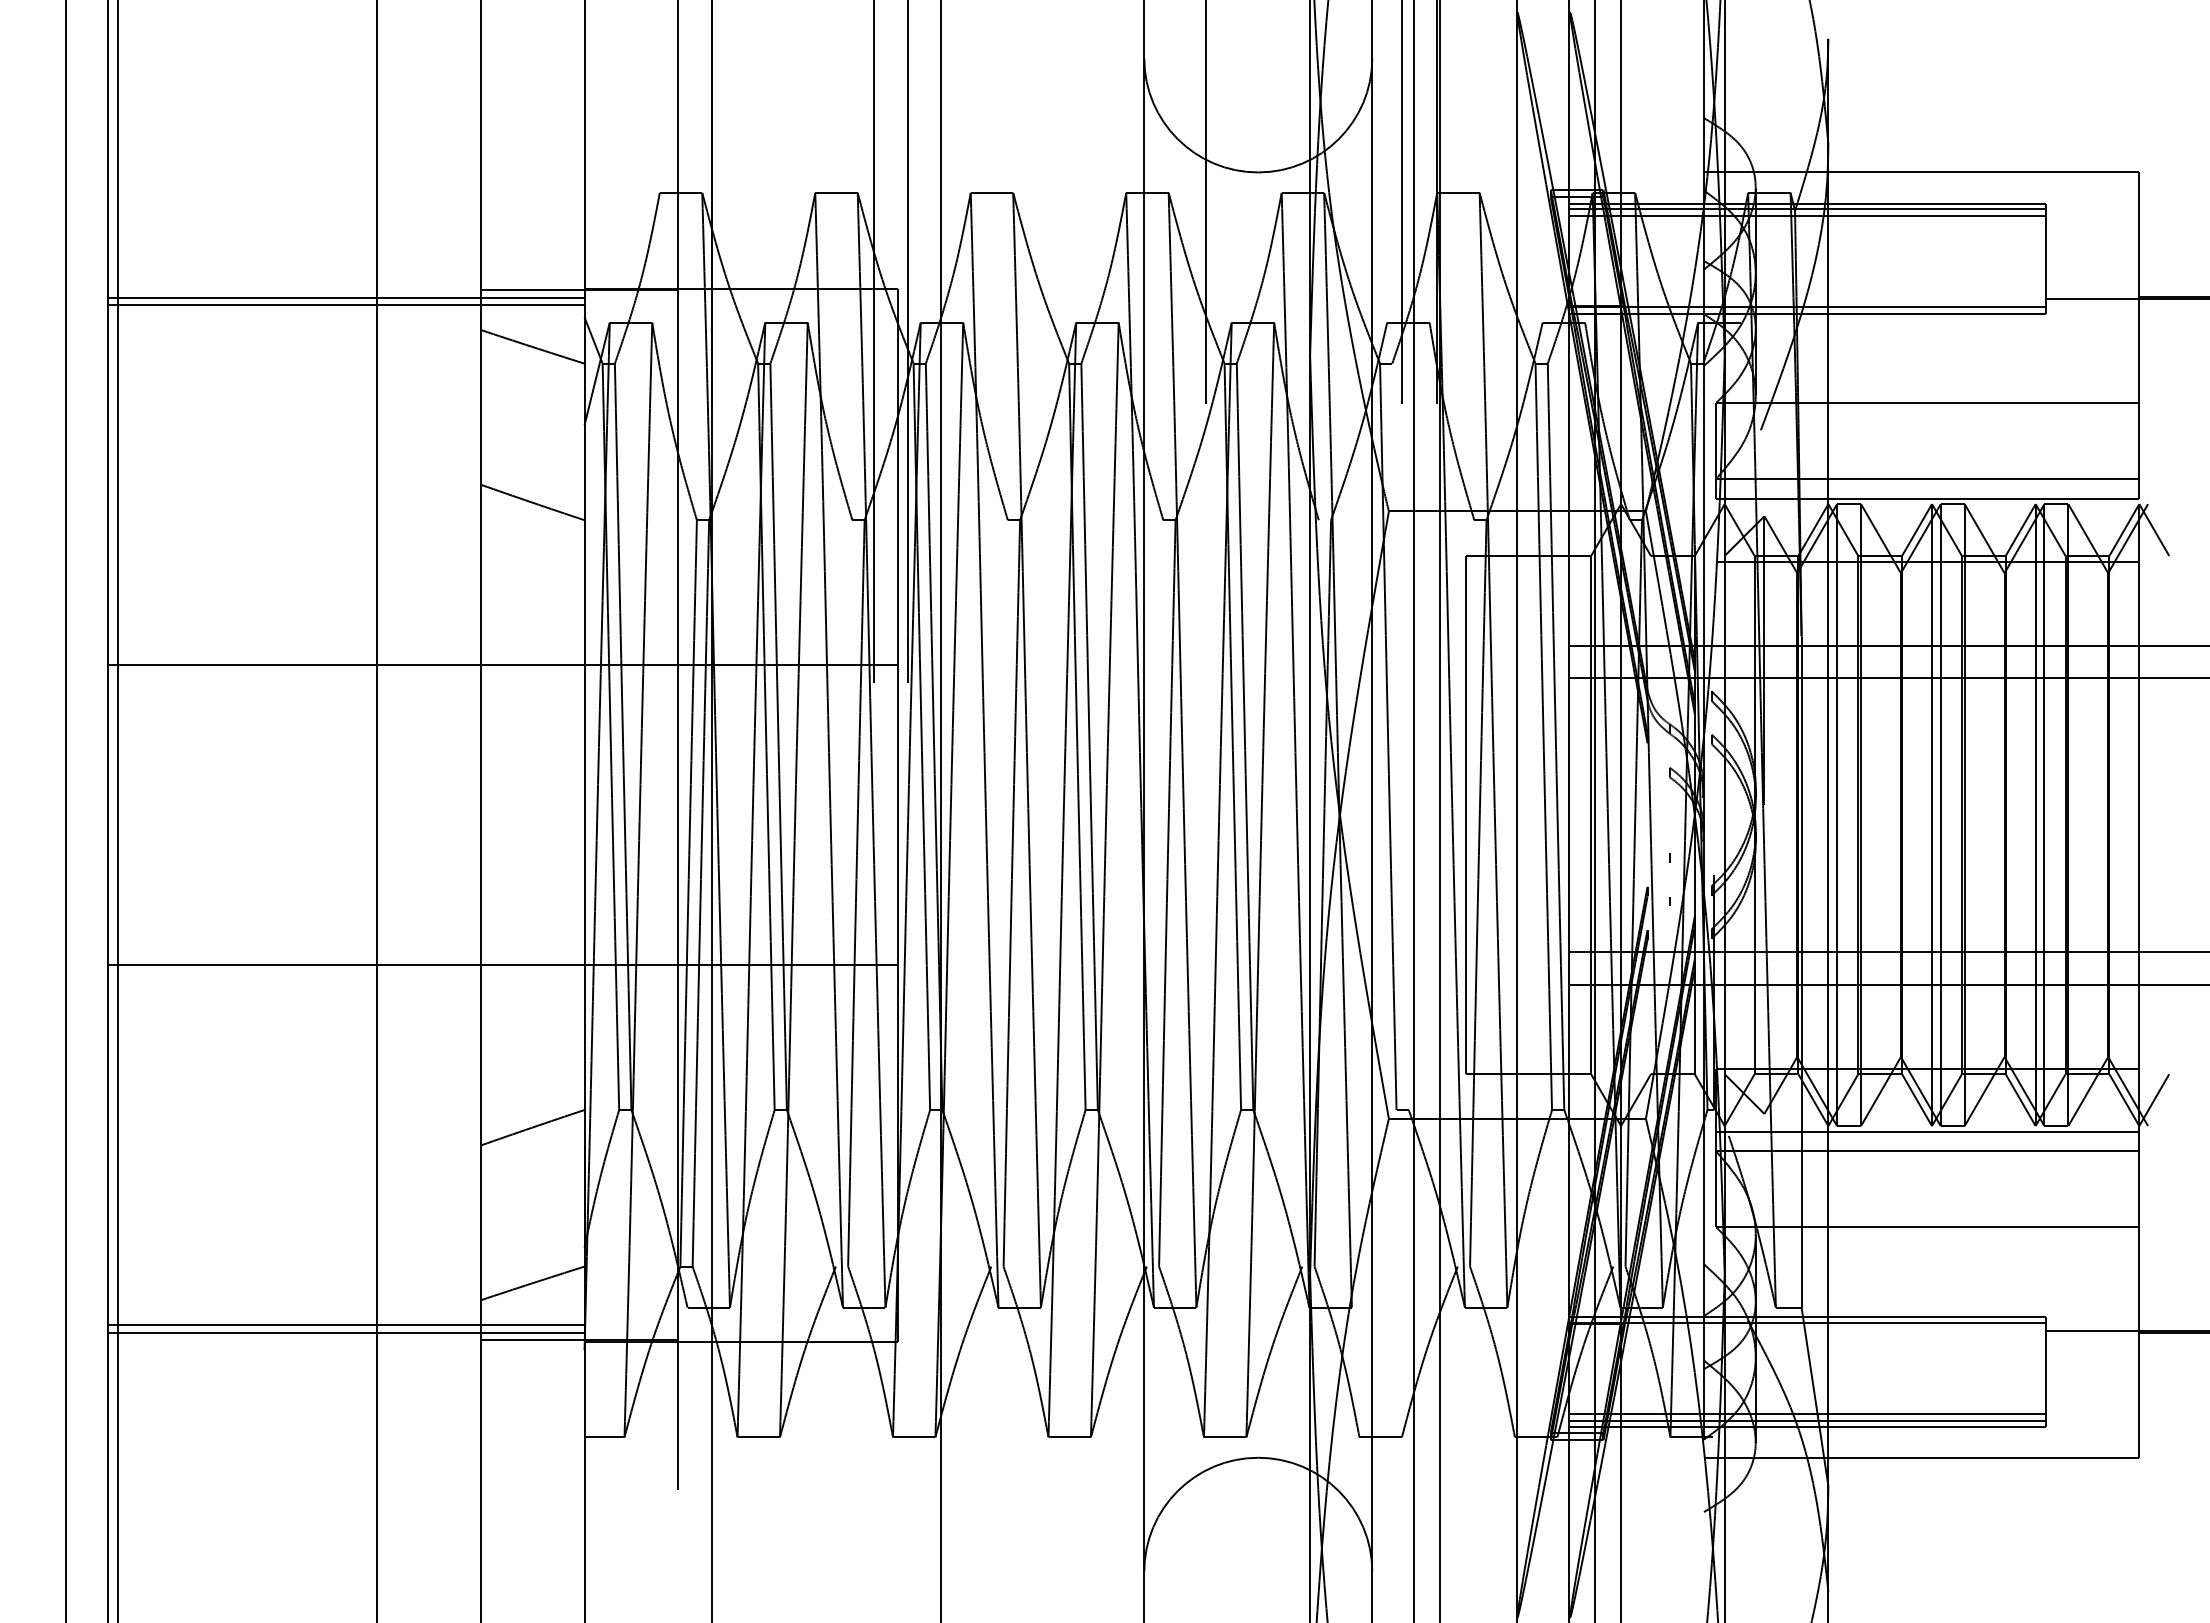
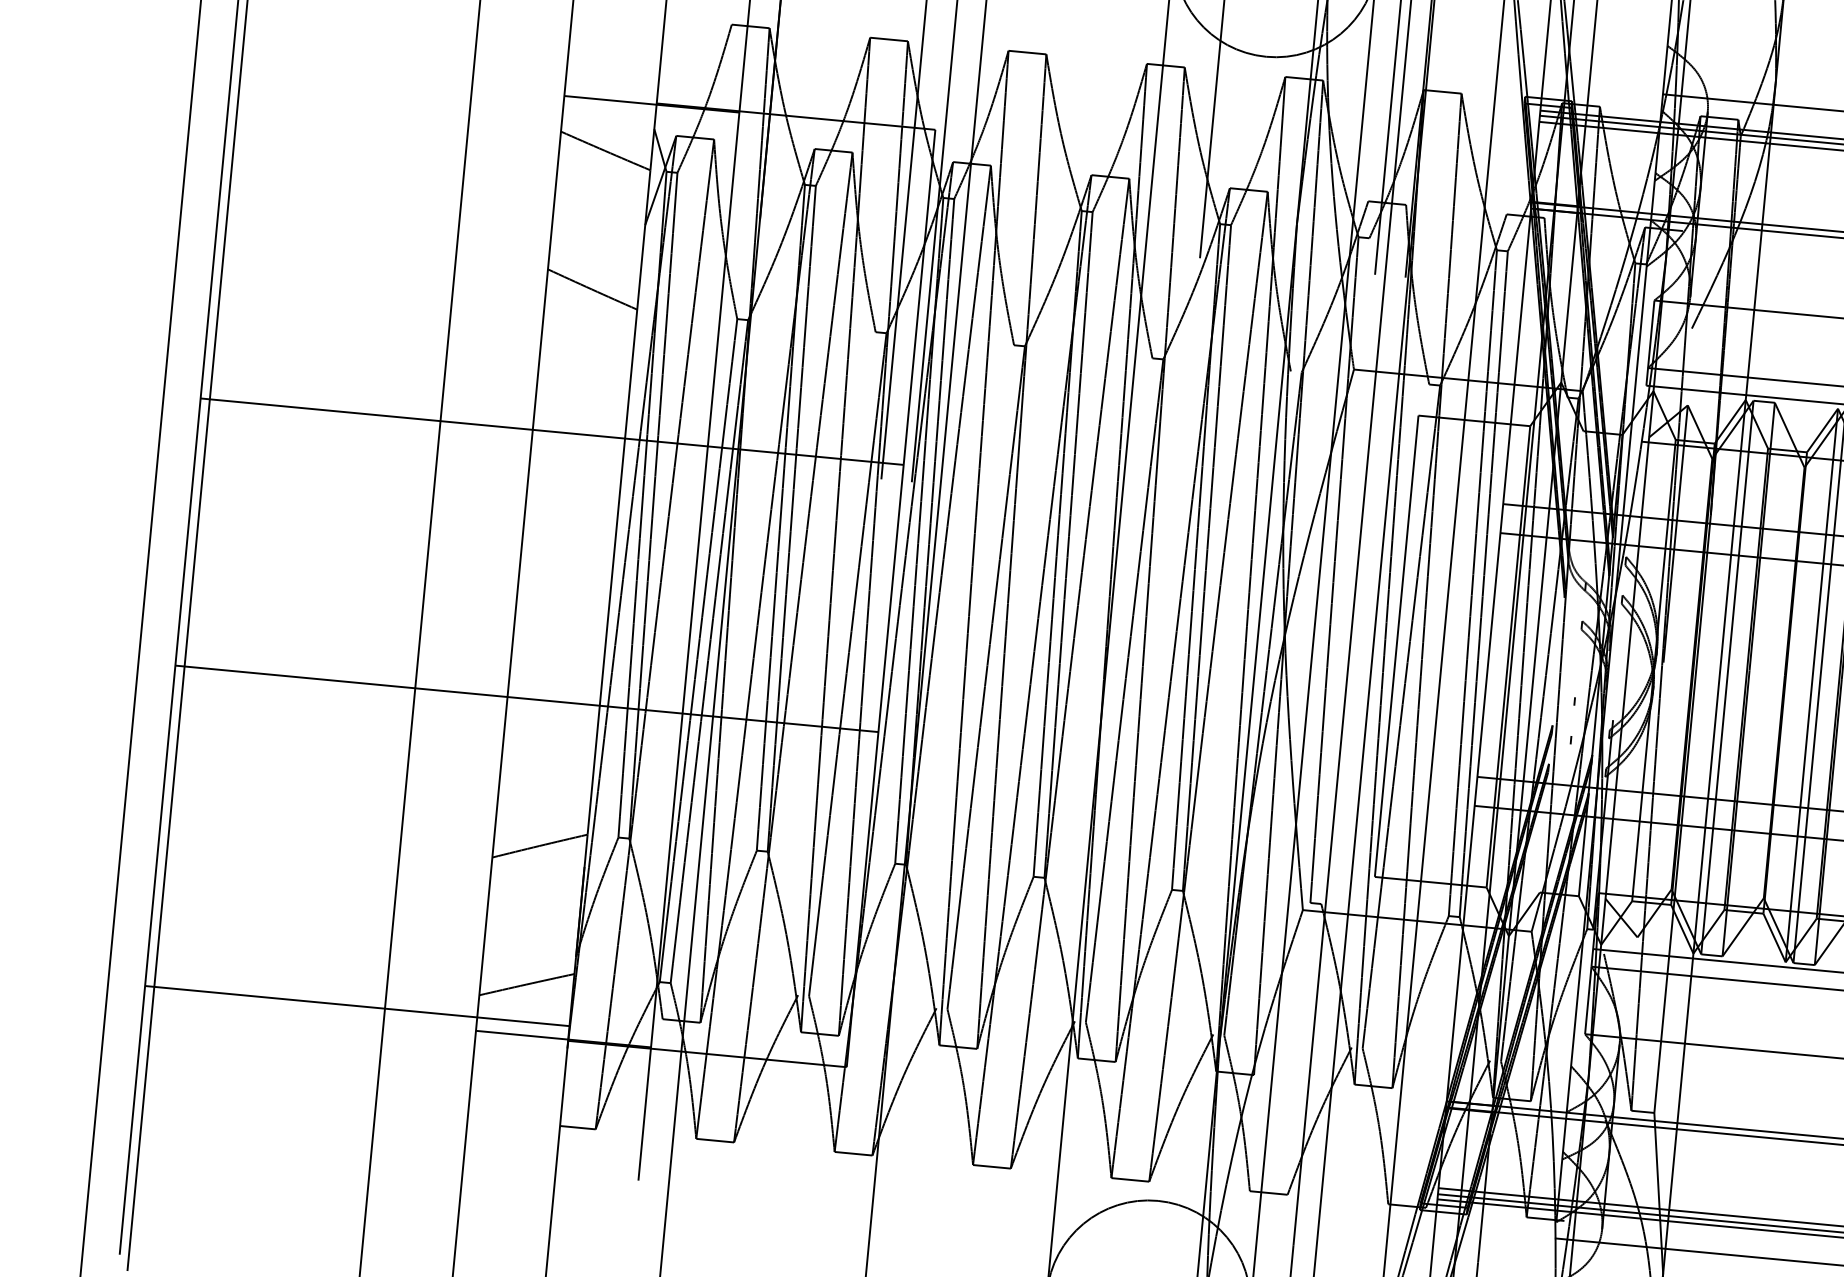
line: (345, 297) -> (443, 91), removed
line: (345, 305) -> (442, 98), removed
line: (345, 1332) -> (356, 1012), removed

